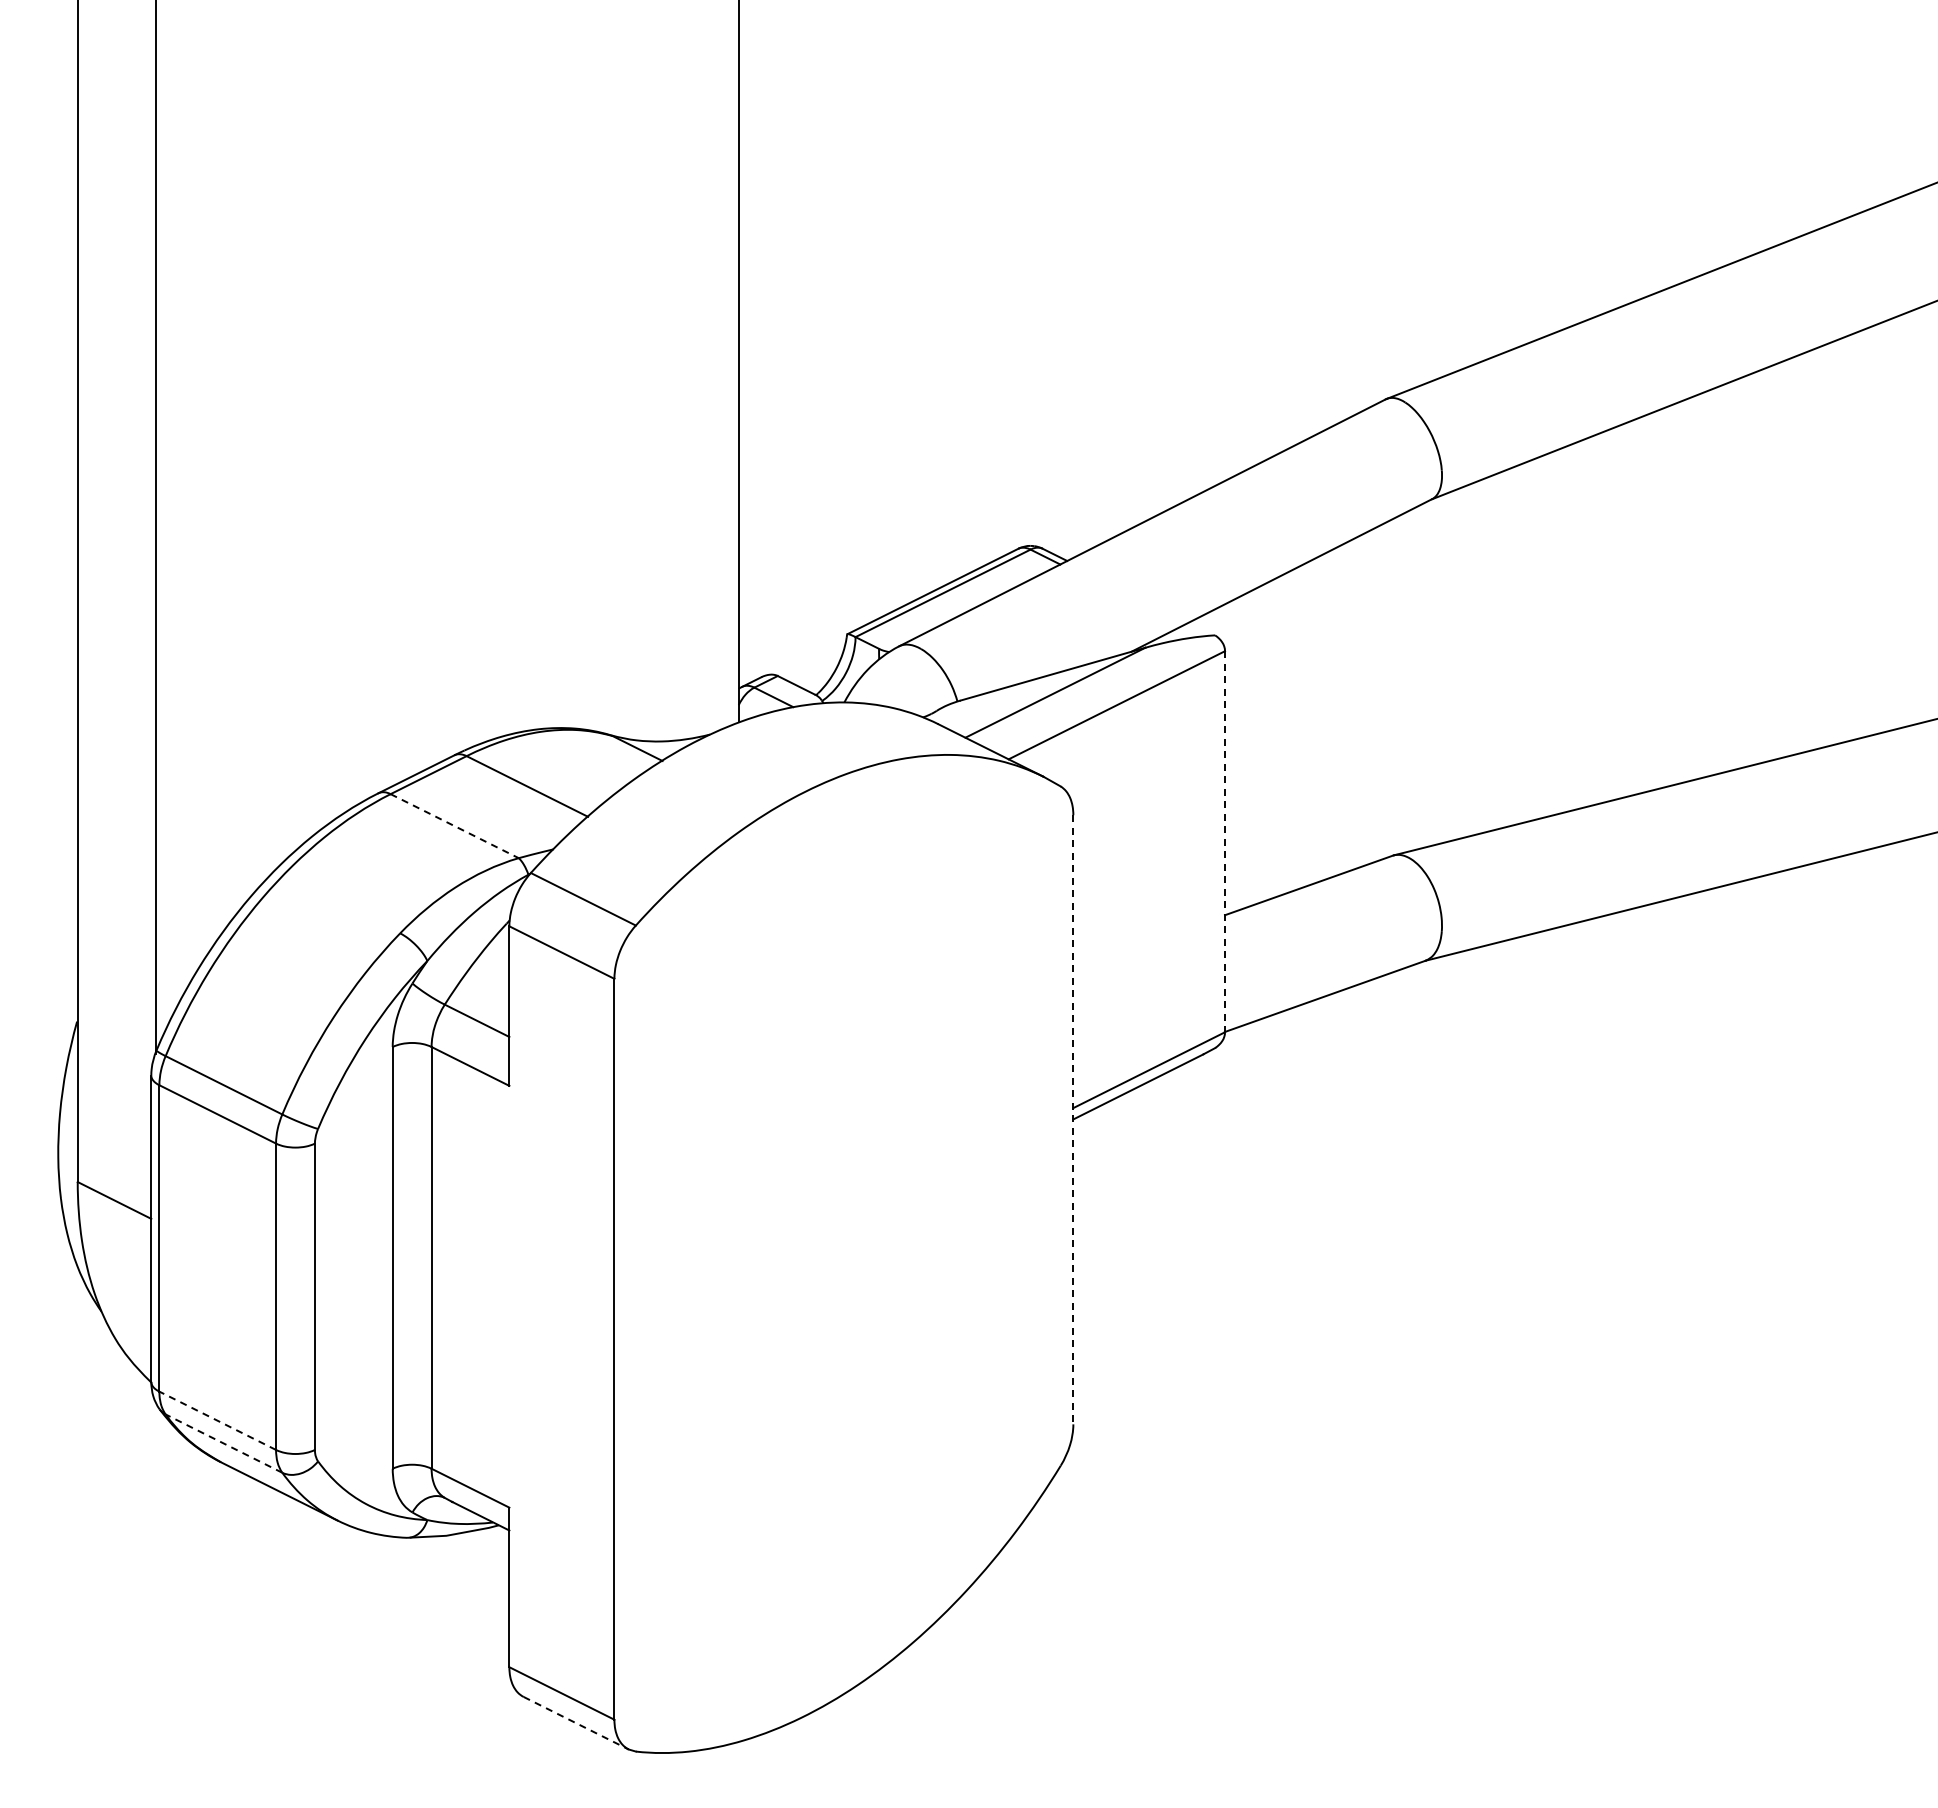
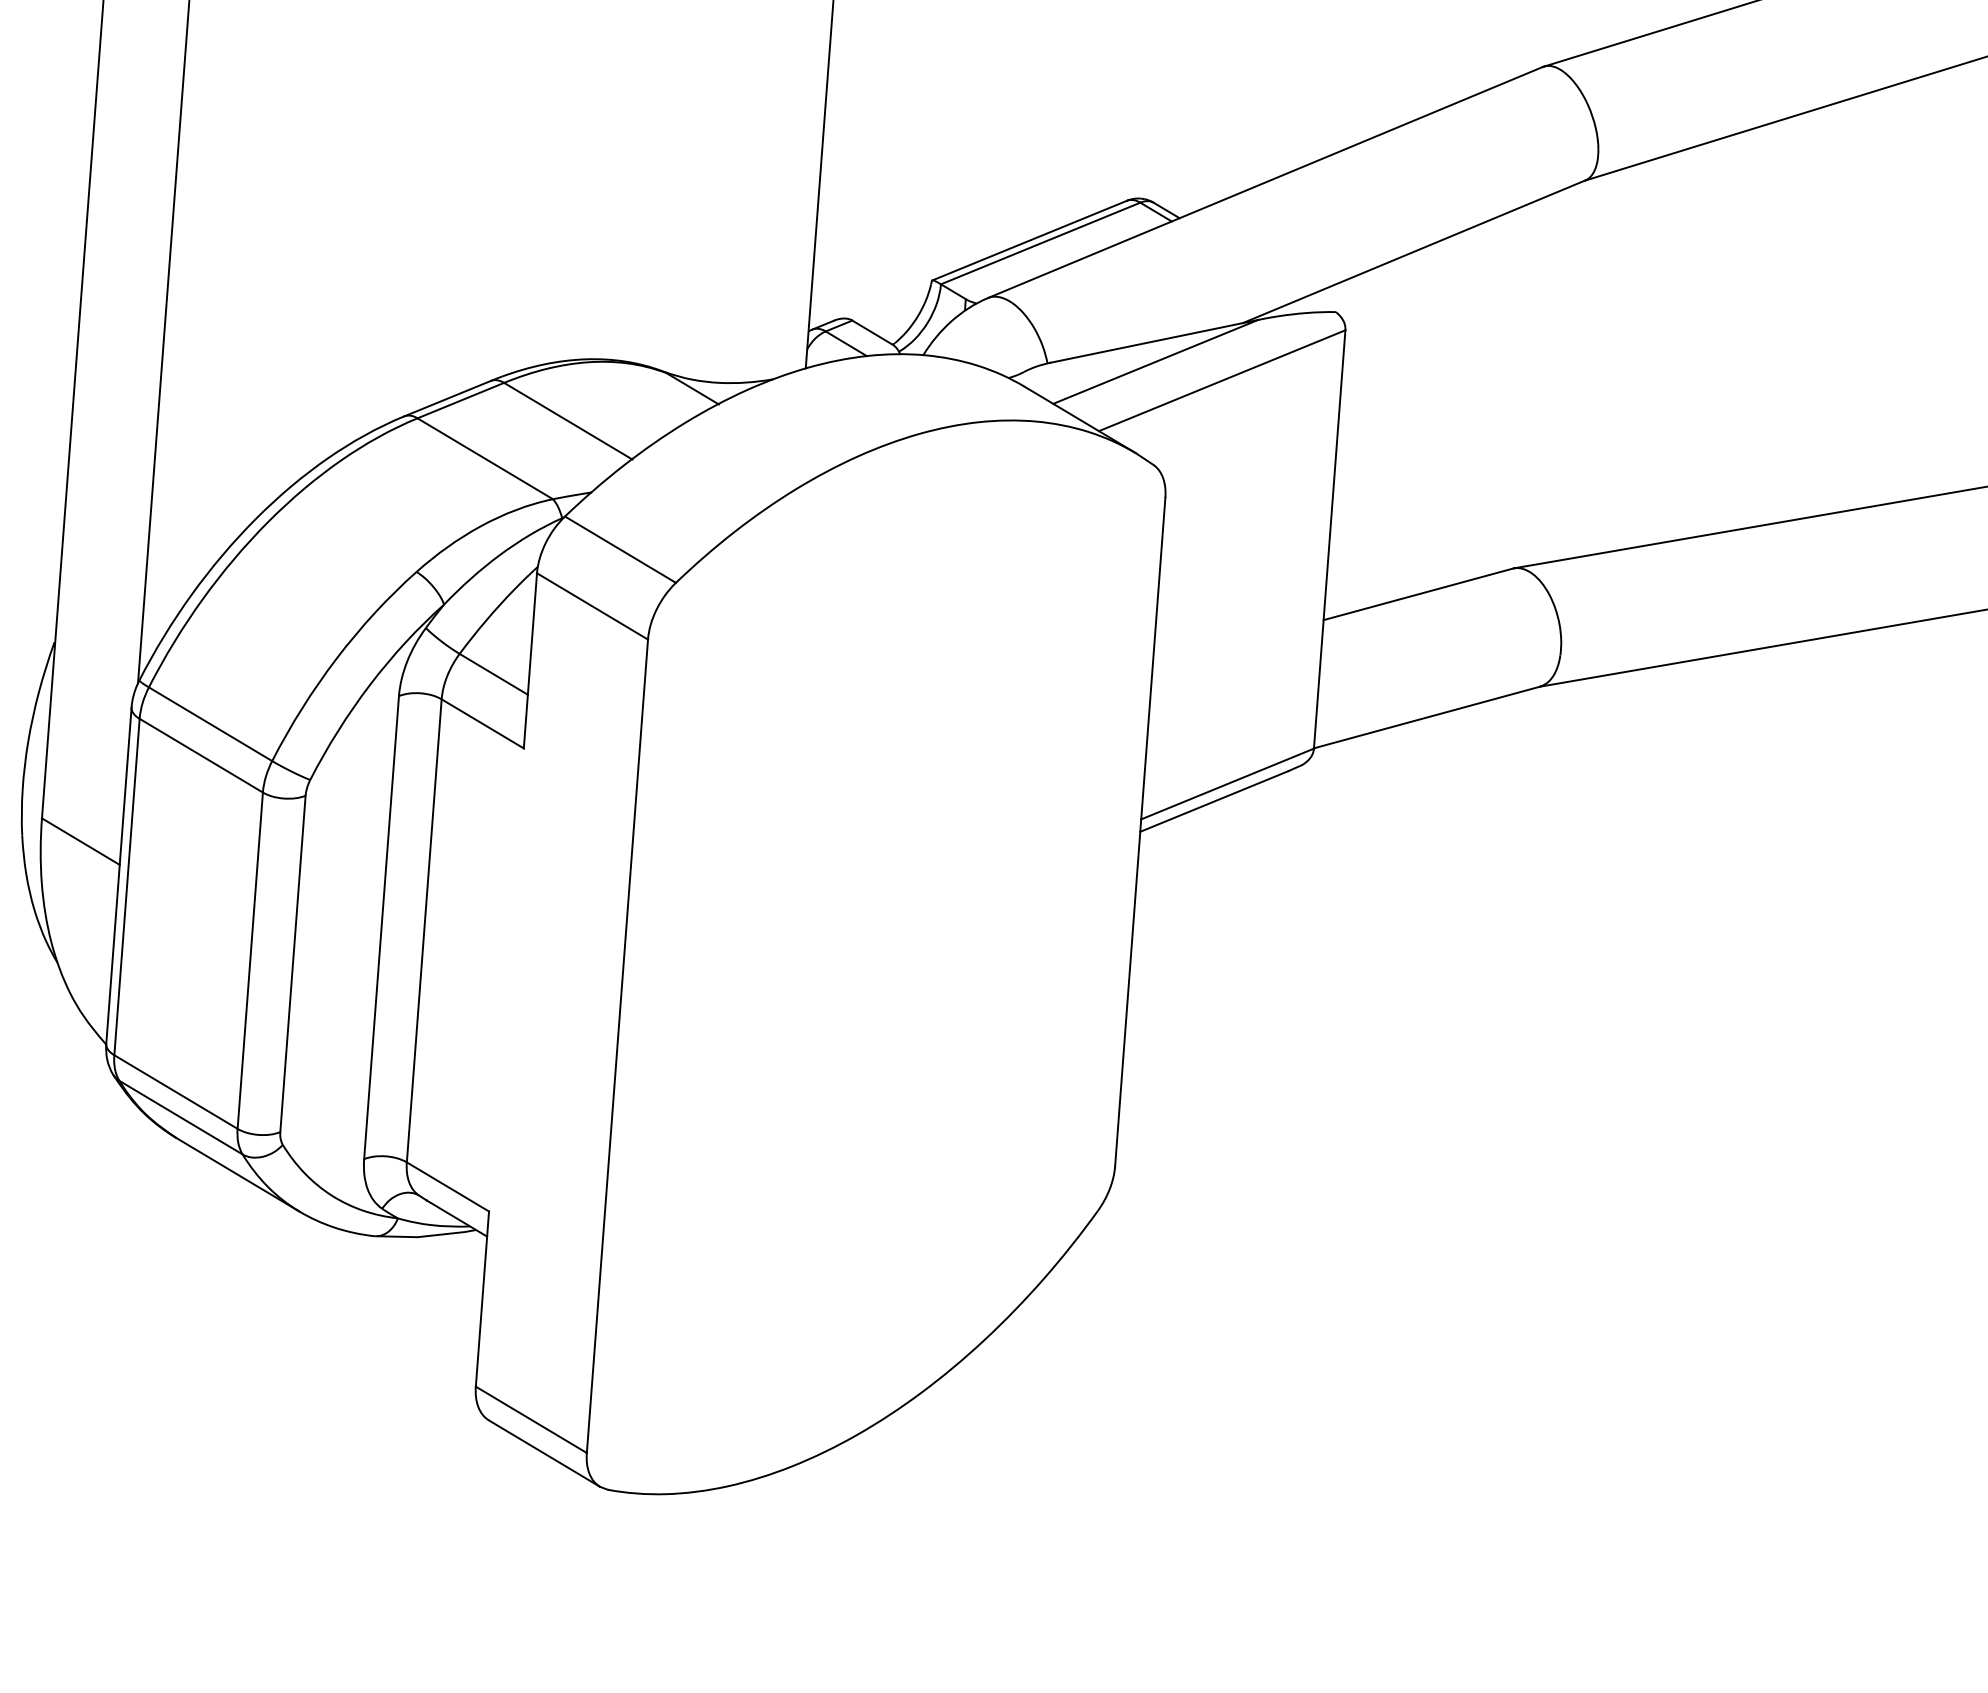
line: (454, 826) -> (485, 459), dashed -> solid
line: (1225, 841) -> (1330, 539), dashed -> solid
line: (1073, 1119) -> (1140, 831), dashed -> solid
line: (217, 1420) -> (175, 1091), dashed -> solid
line: (223, 1443) -> (180, 1117), dashed -> solid
line: (576, 1723) -> (544, 1454), dashed -> solid

